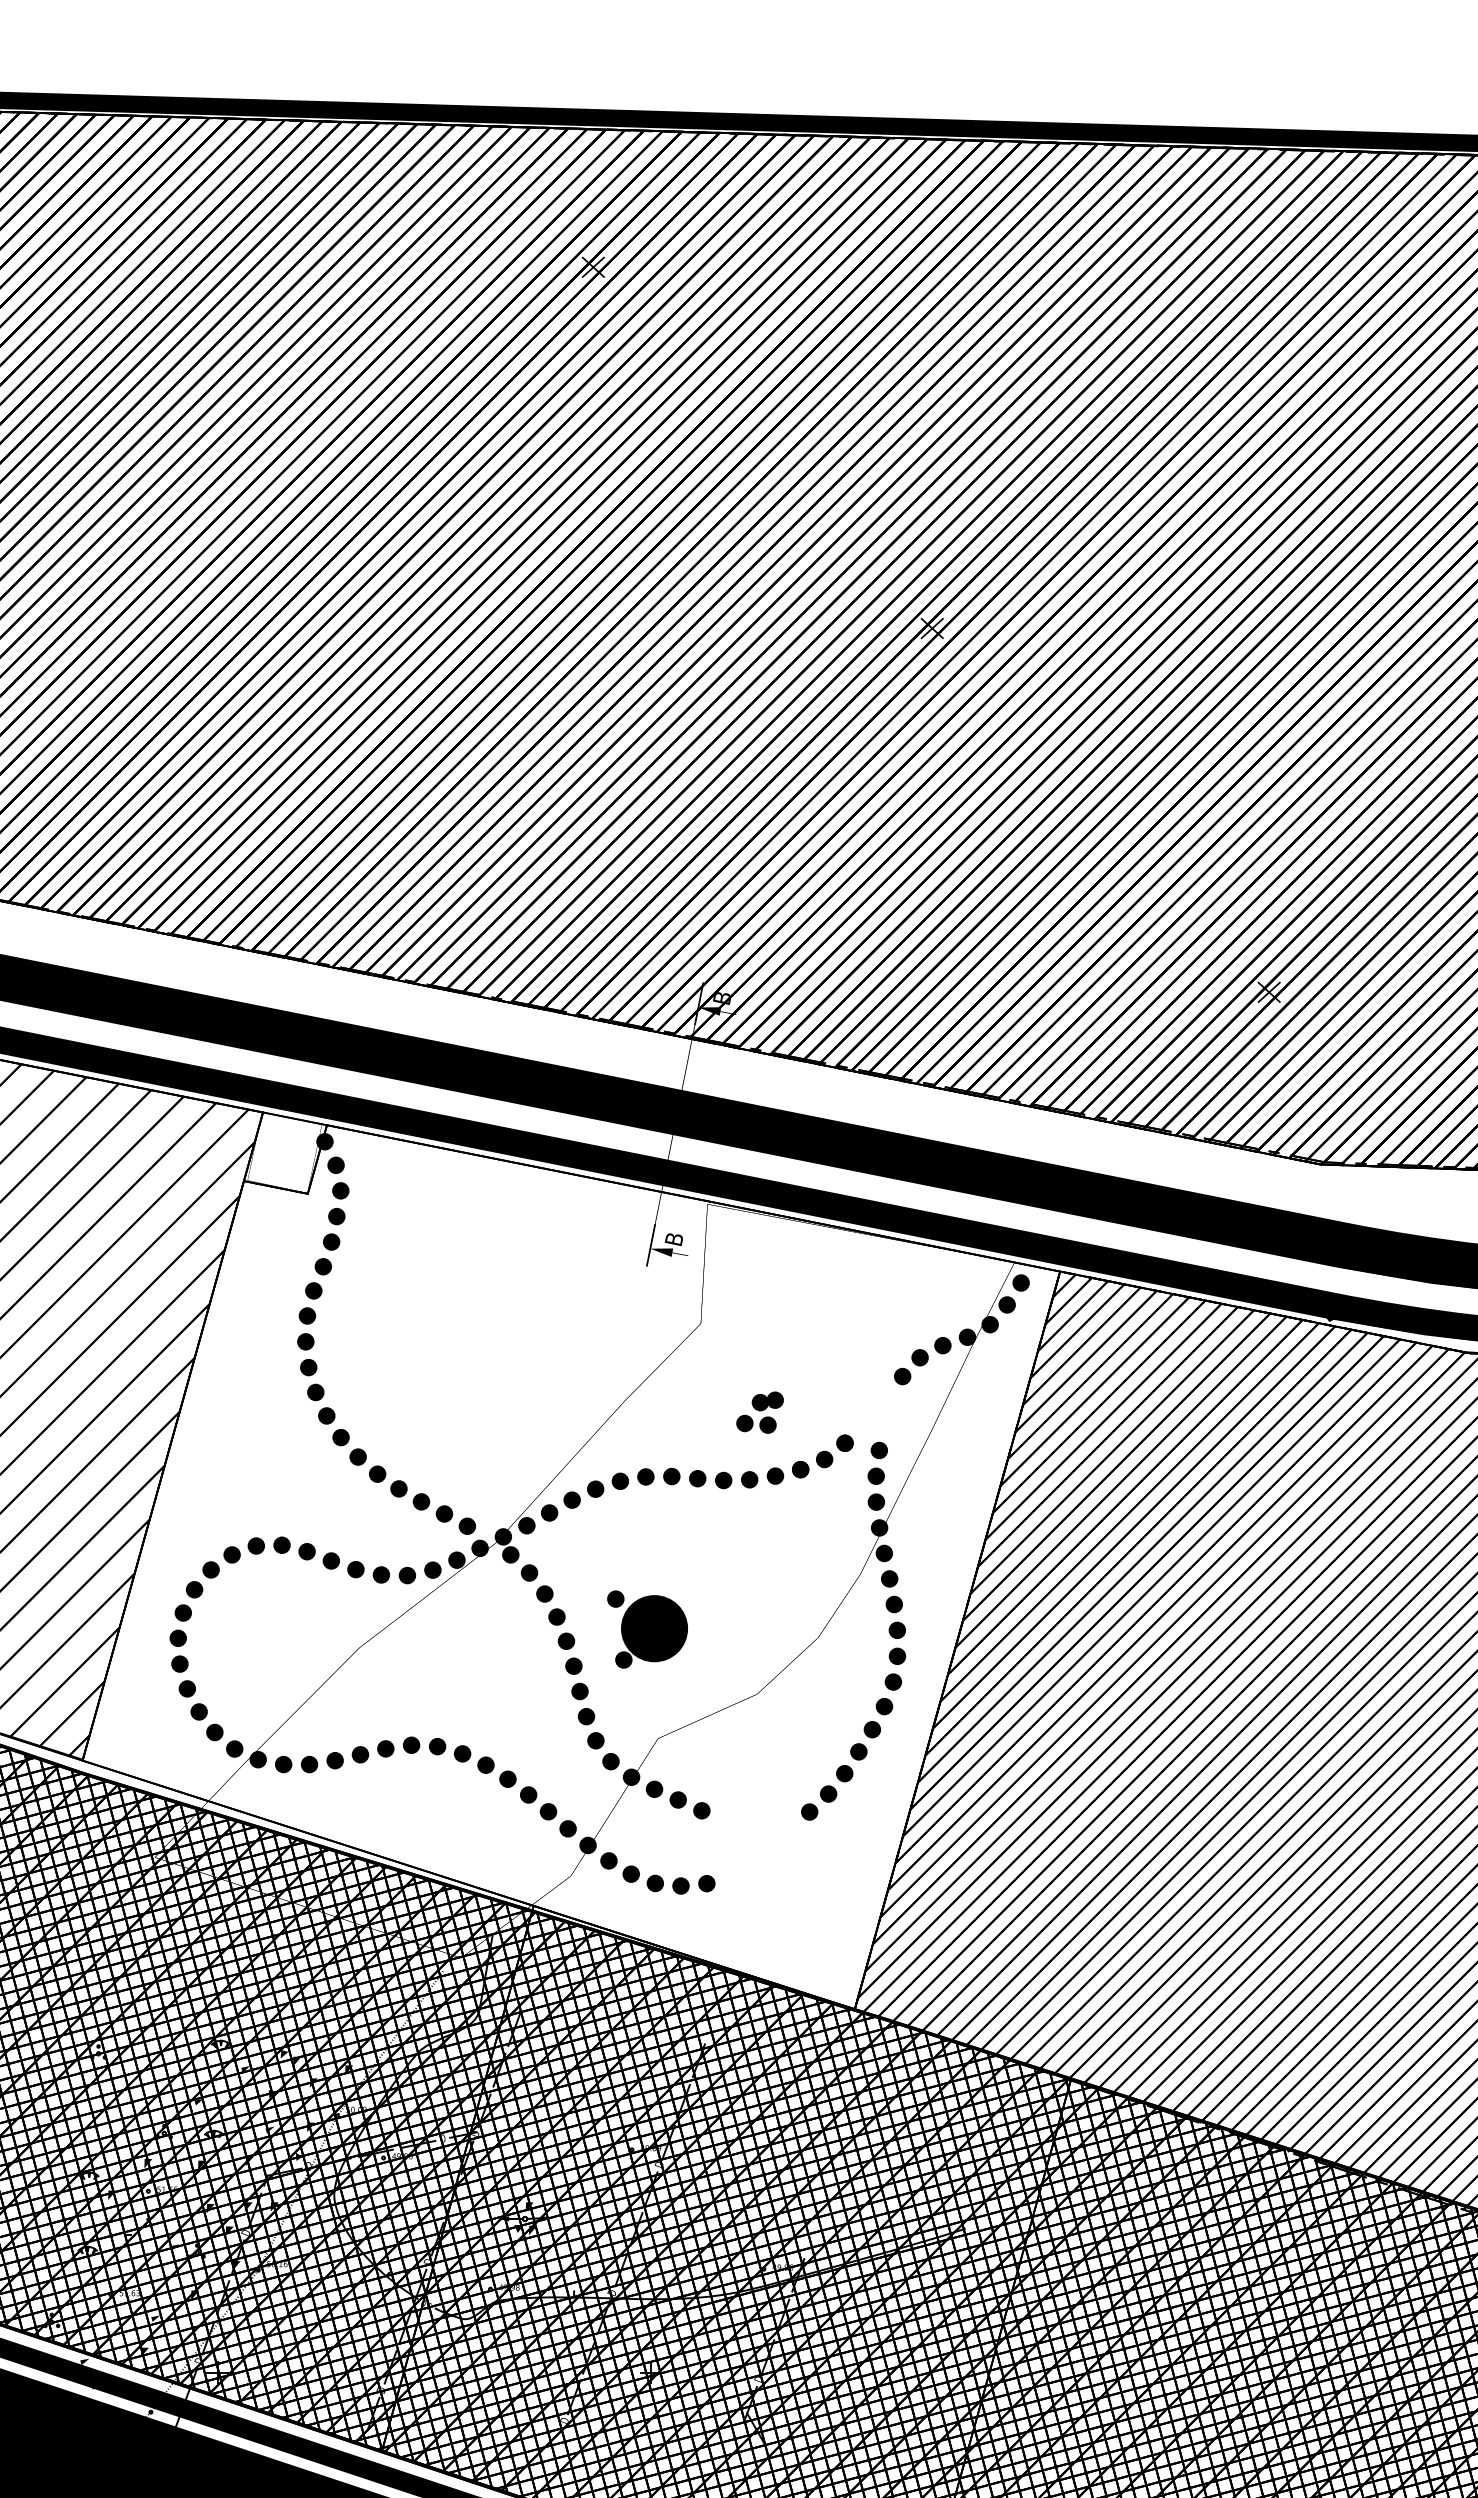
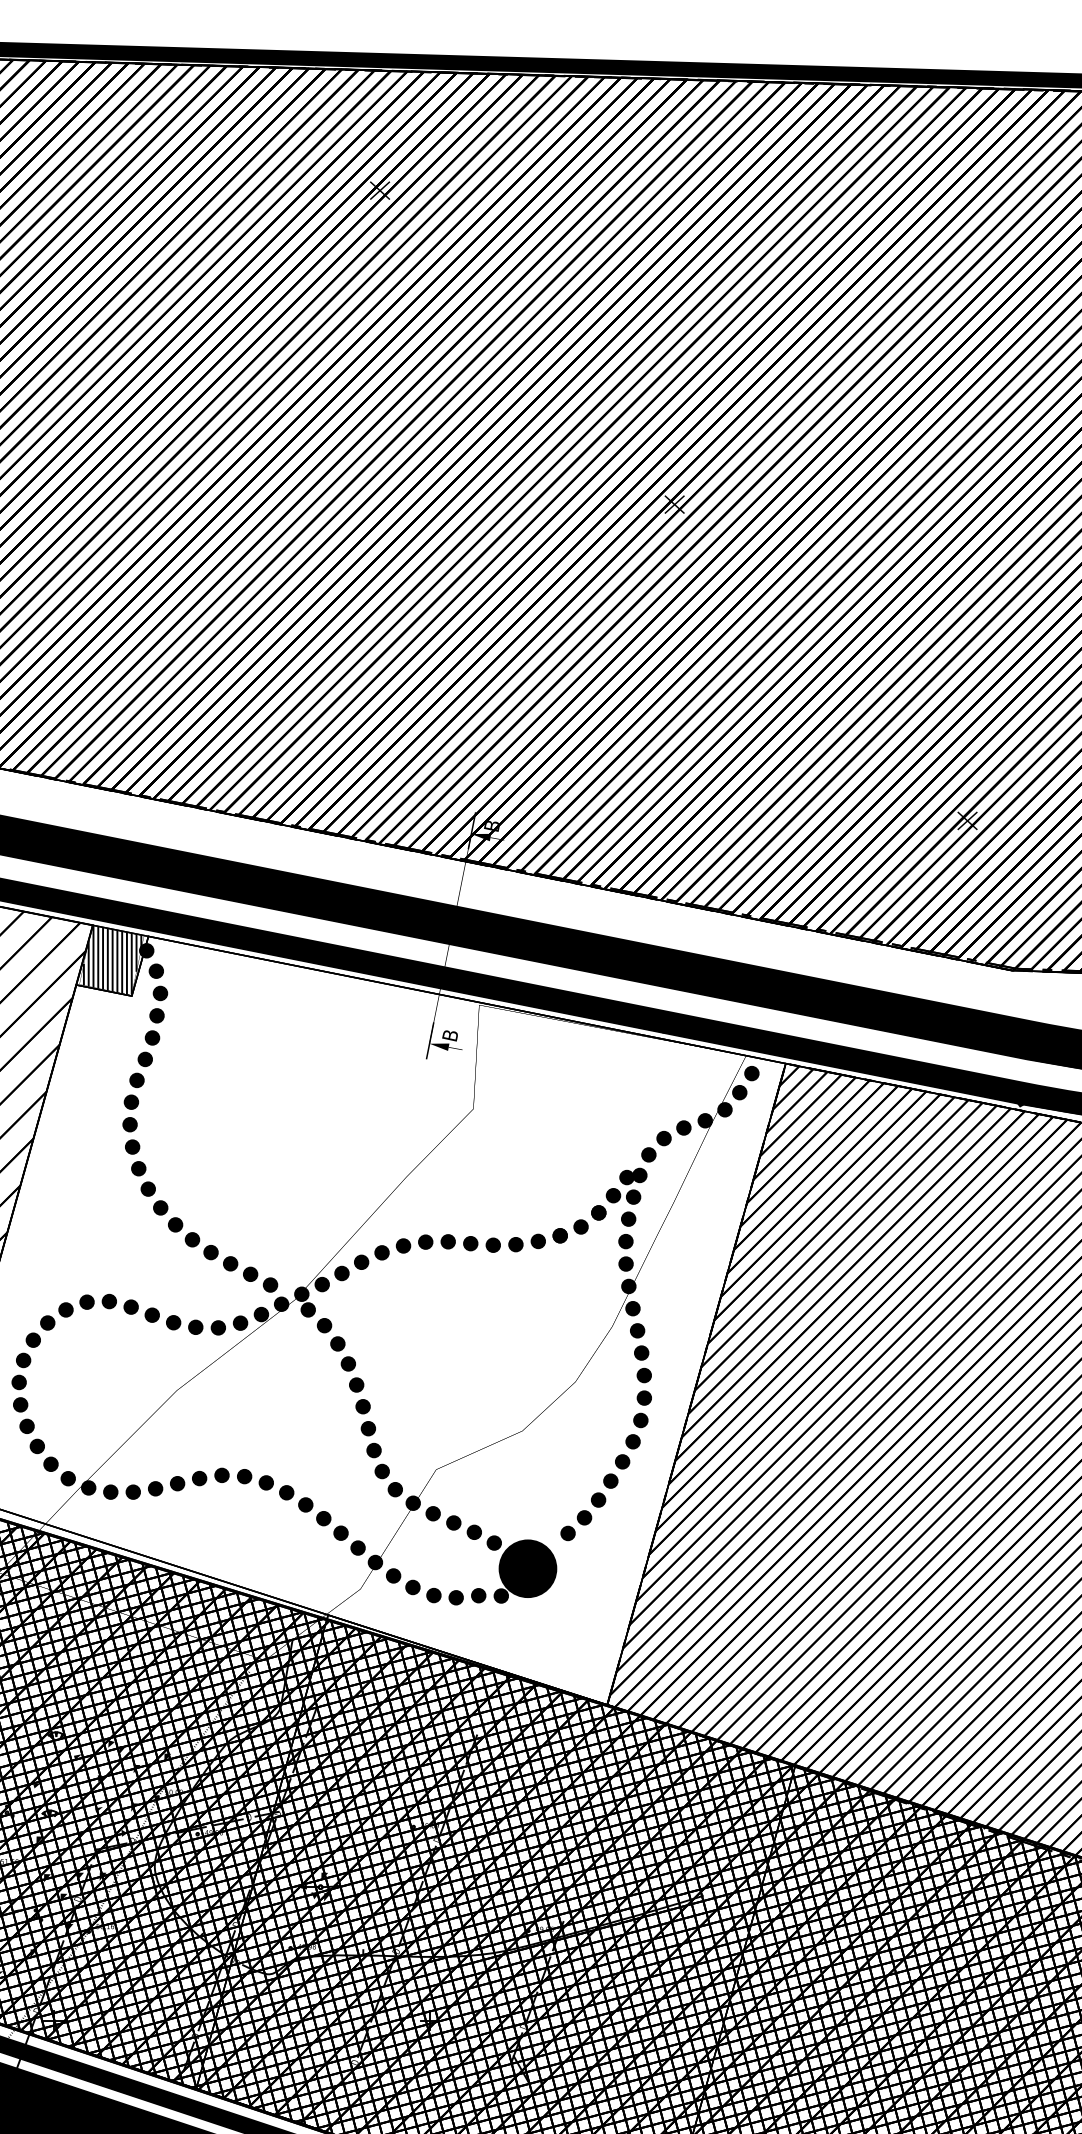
hatch: (285, 1152) -> (112, 960), added
part: (759, 1412) -> (626, 1186), moved
part: (647, 1629) -> (521, 1569), moved

